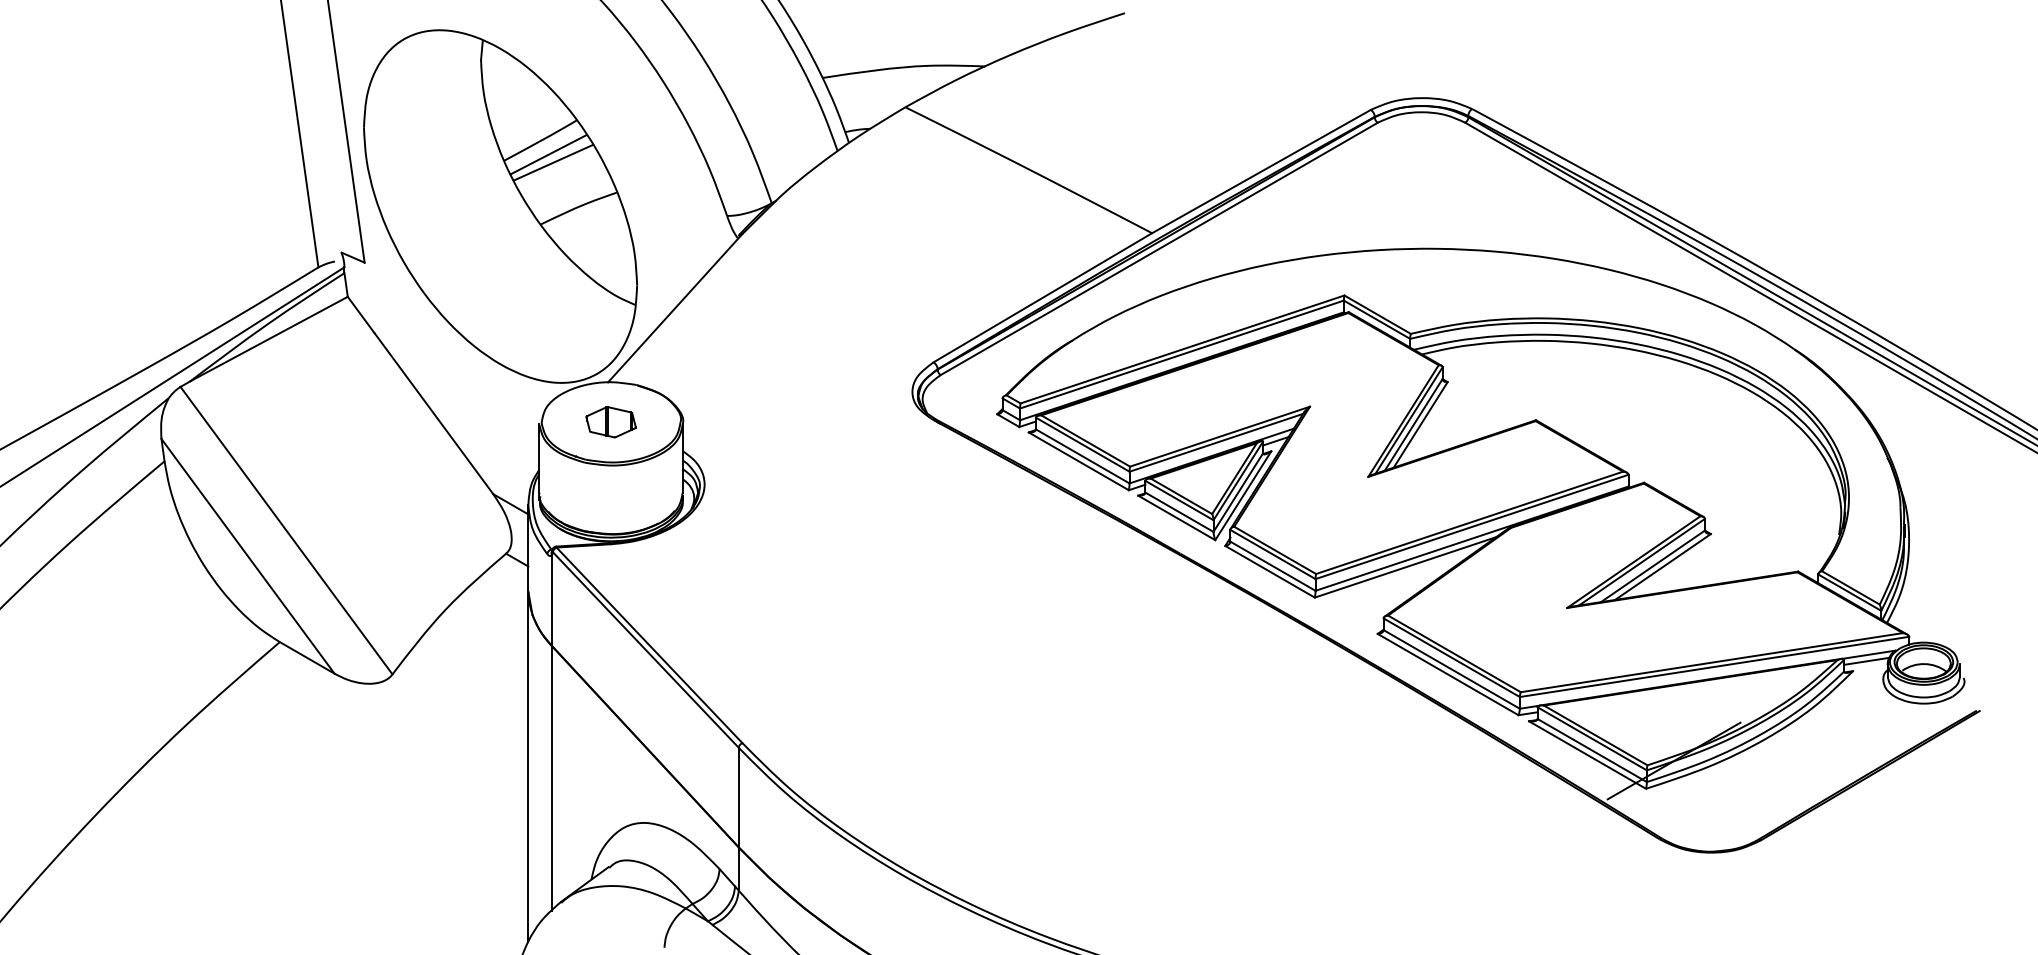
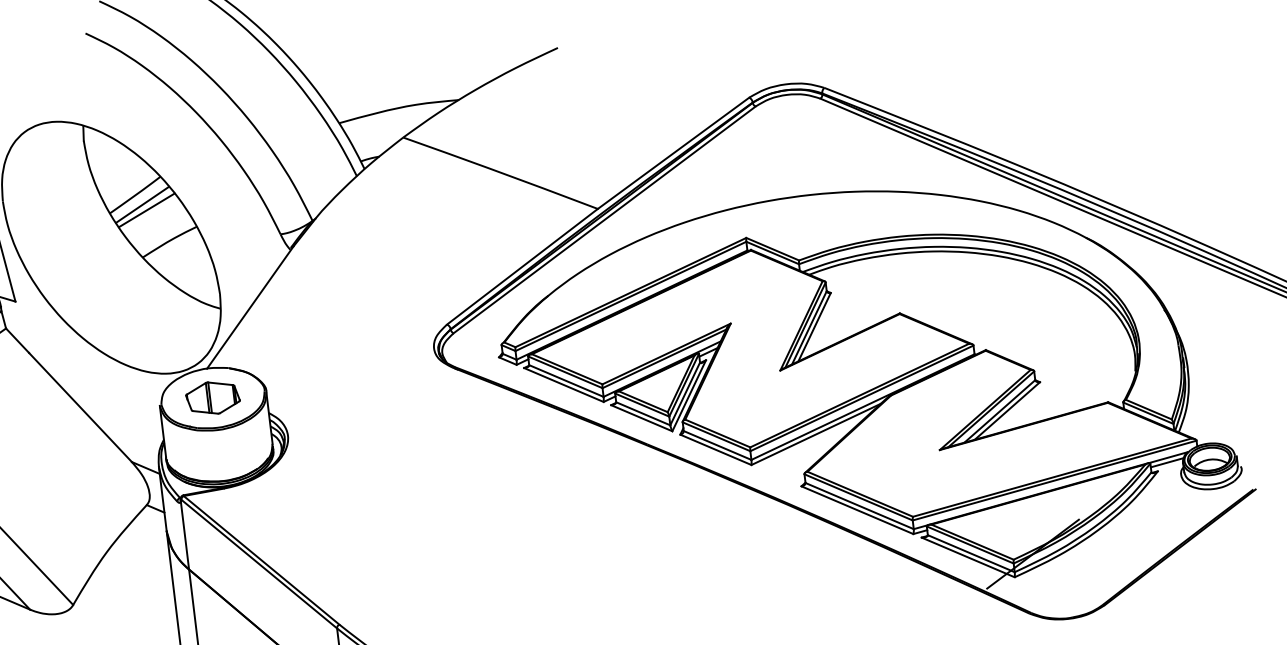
part: (610, 421) -> (212, 397), size x1.43

